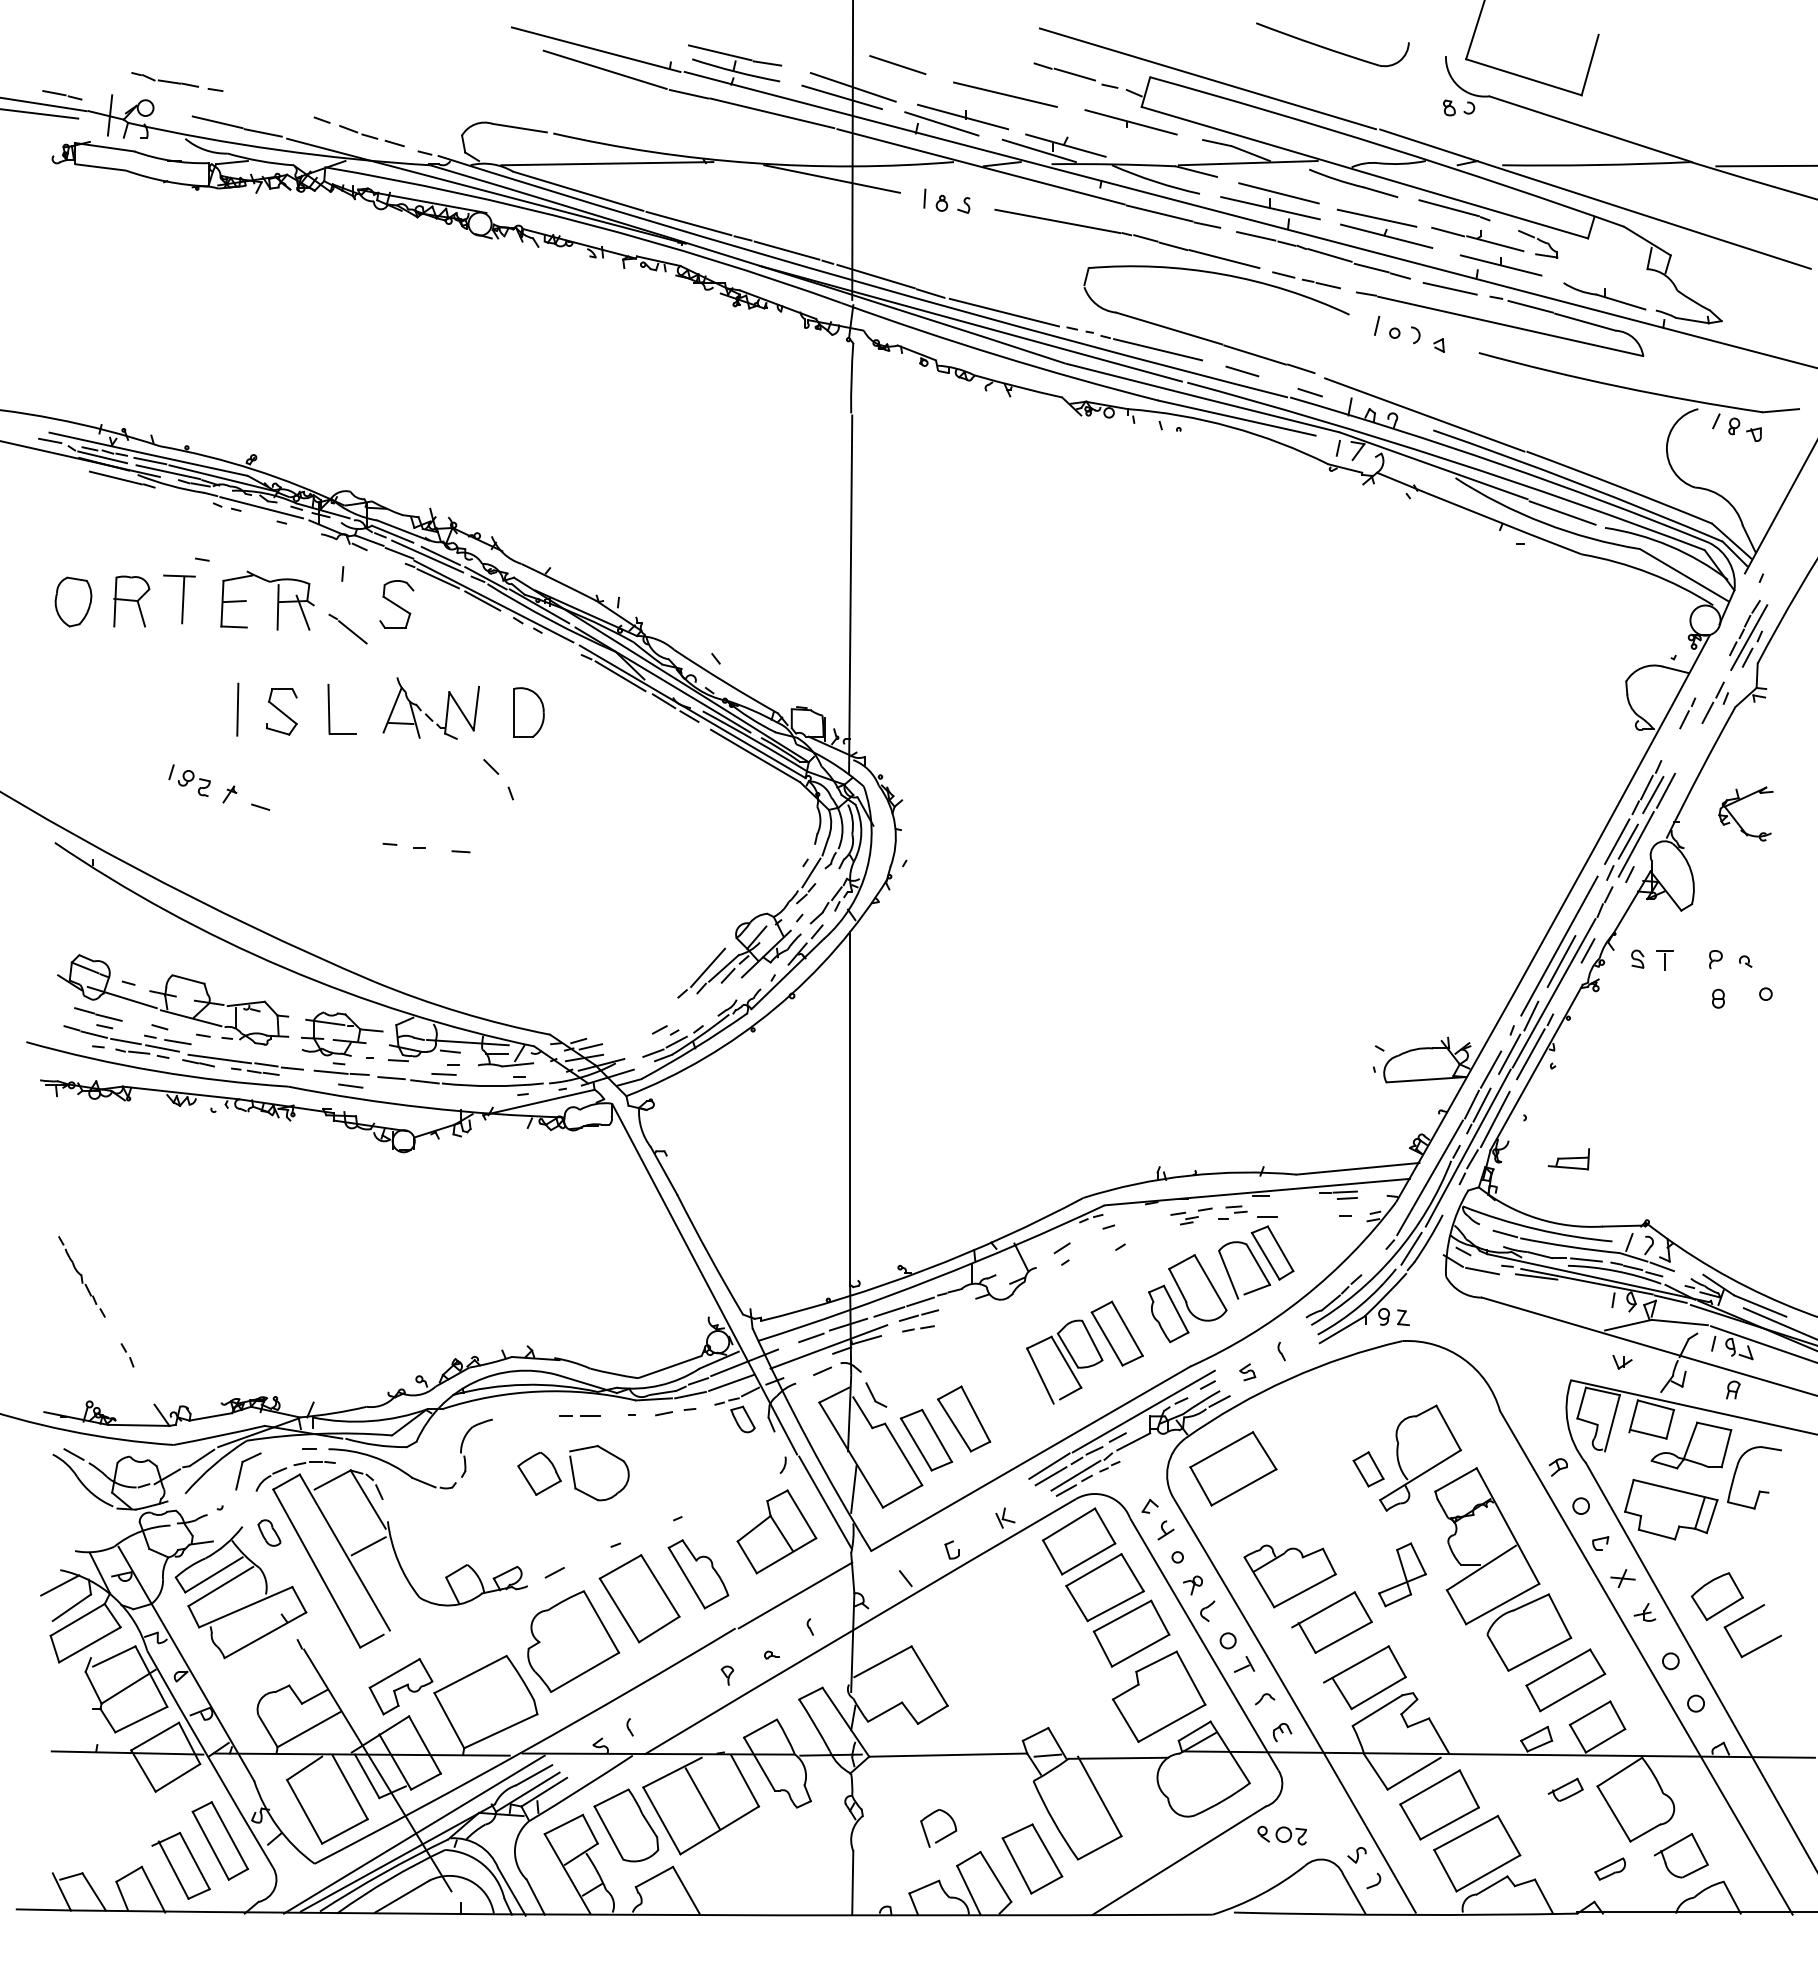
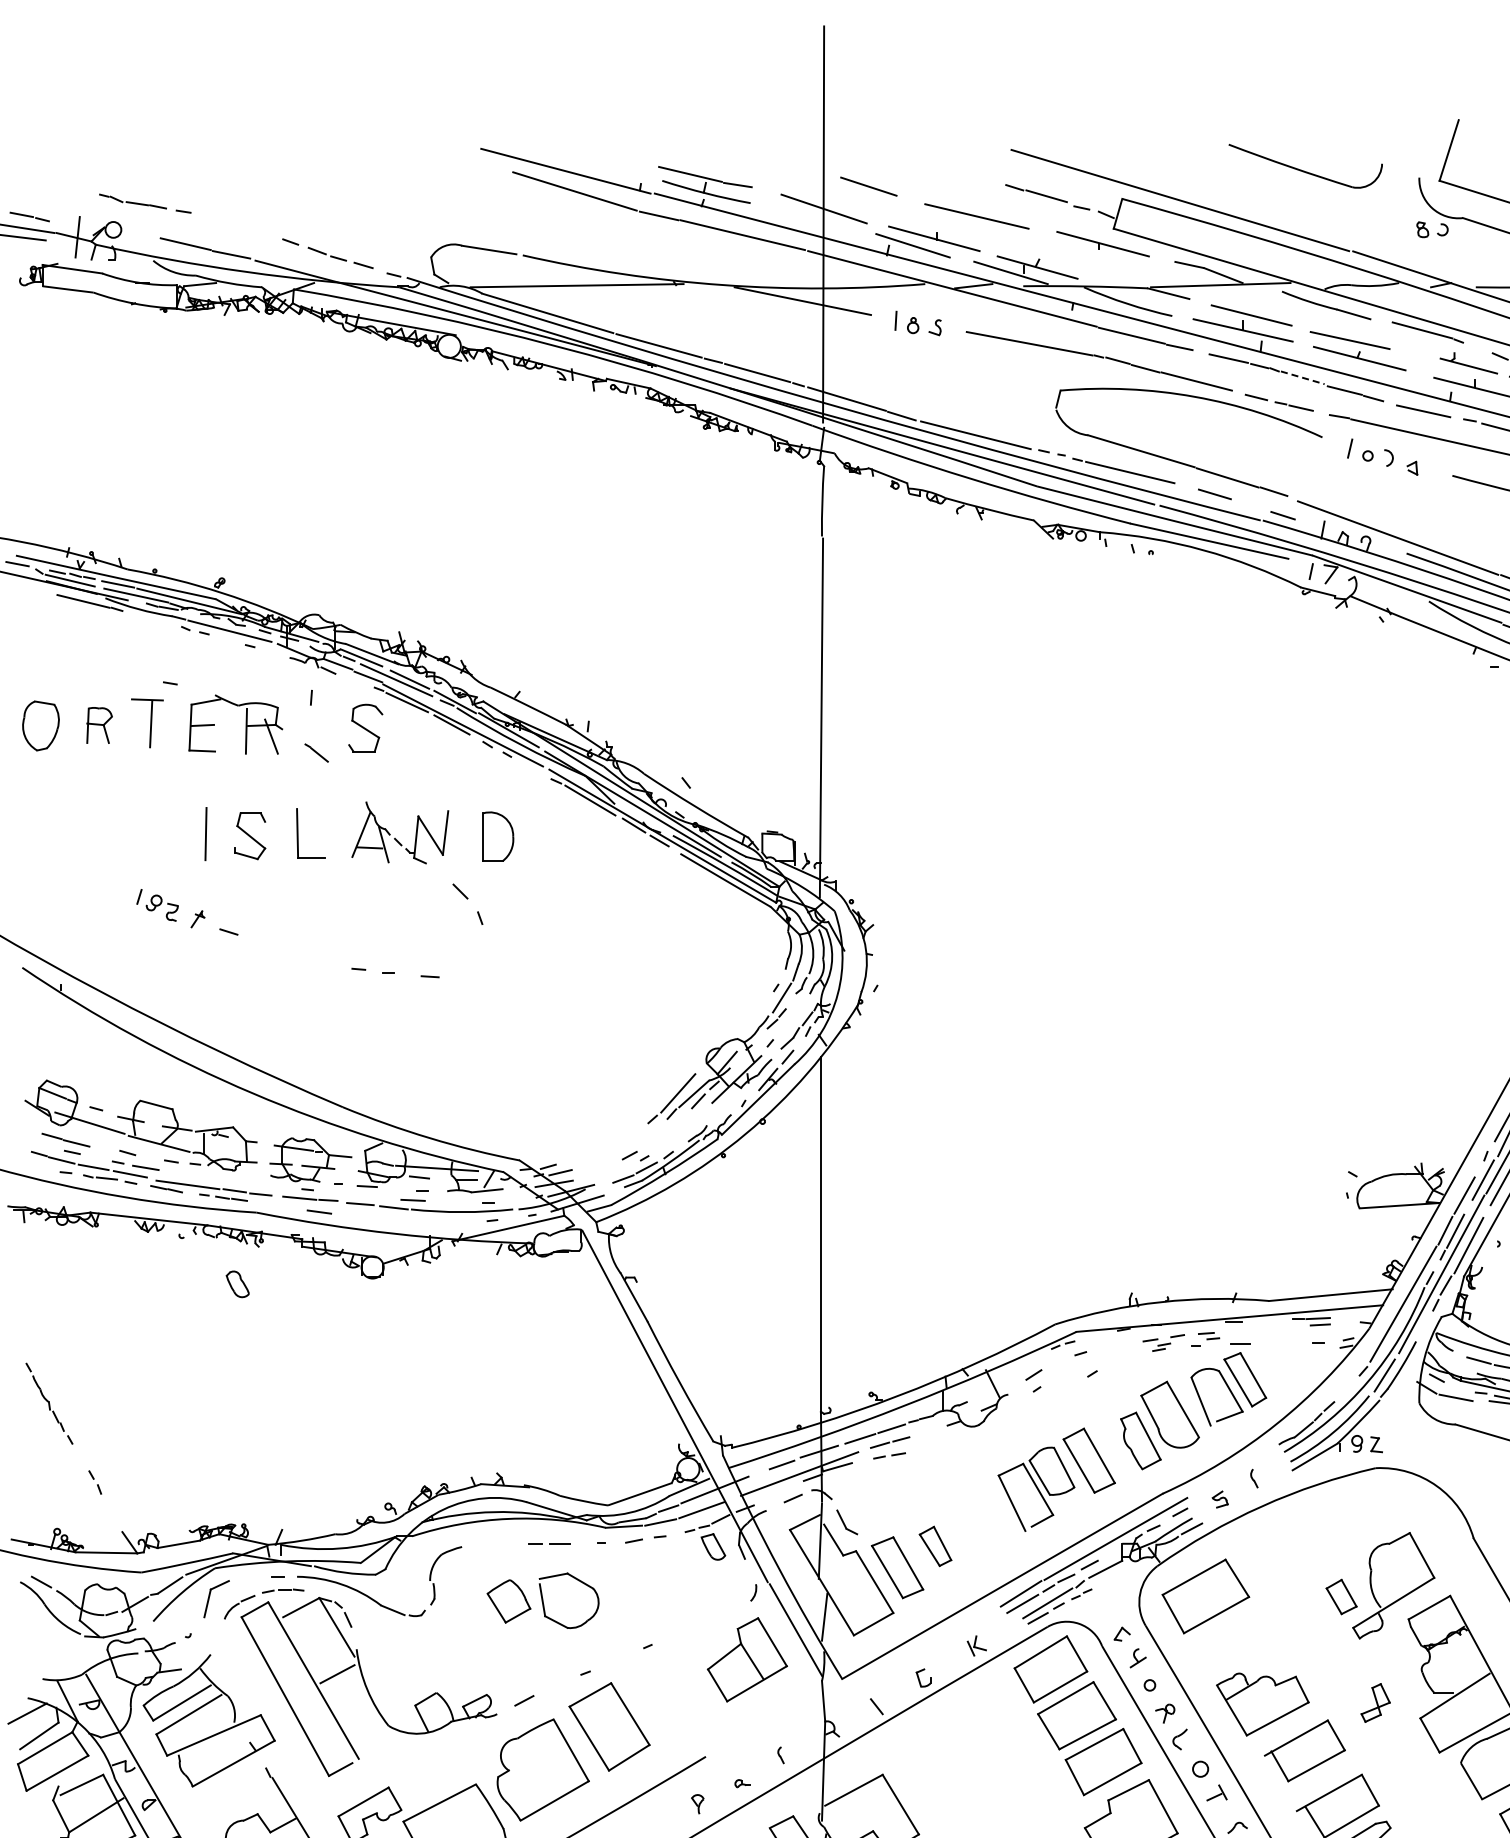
line: (841, 97) -> (812, 219), removed
line: (1448, 231) -> (1421, 353), removed
line: (1329, 255) -> (1302, 377), solid -> dashed
part: (131, 601) -> (99, 725), size x0.7
part: (347, 628) -> (316, 752), size x0.6
part: (964, 1418) -> (935, 1545), size x0.6
part: (269, 1532) -> (237, 1283), moved
part: (698, 1574) -> (668, 1702), removed
part: (1402, 1574) -> (1375, 1702), size x0.6
line: (795, 1595) -> (766, 1723), removed

